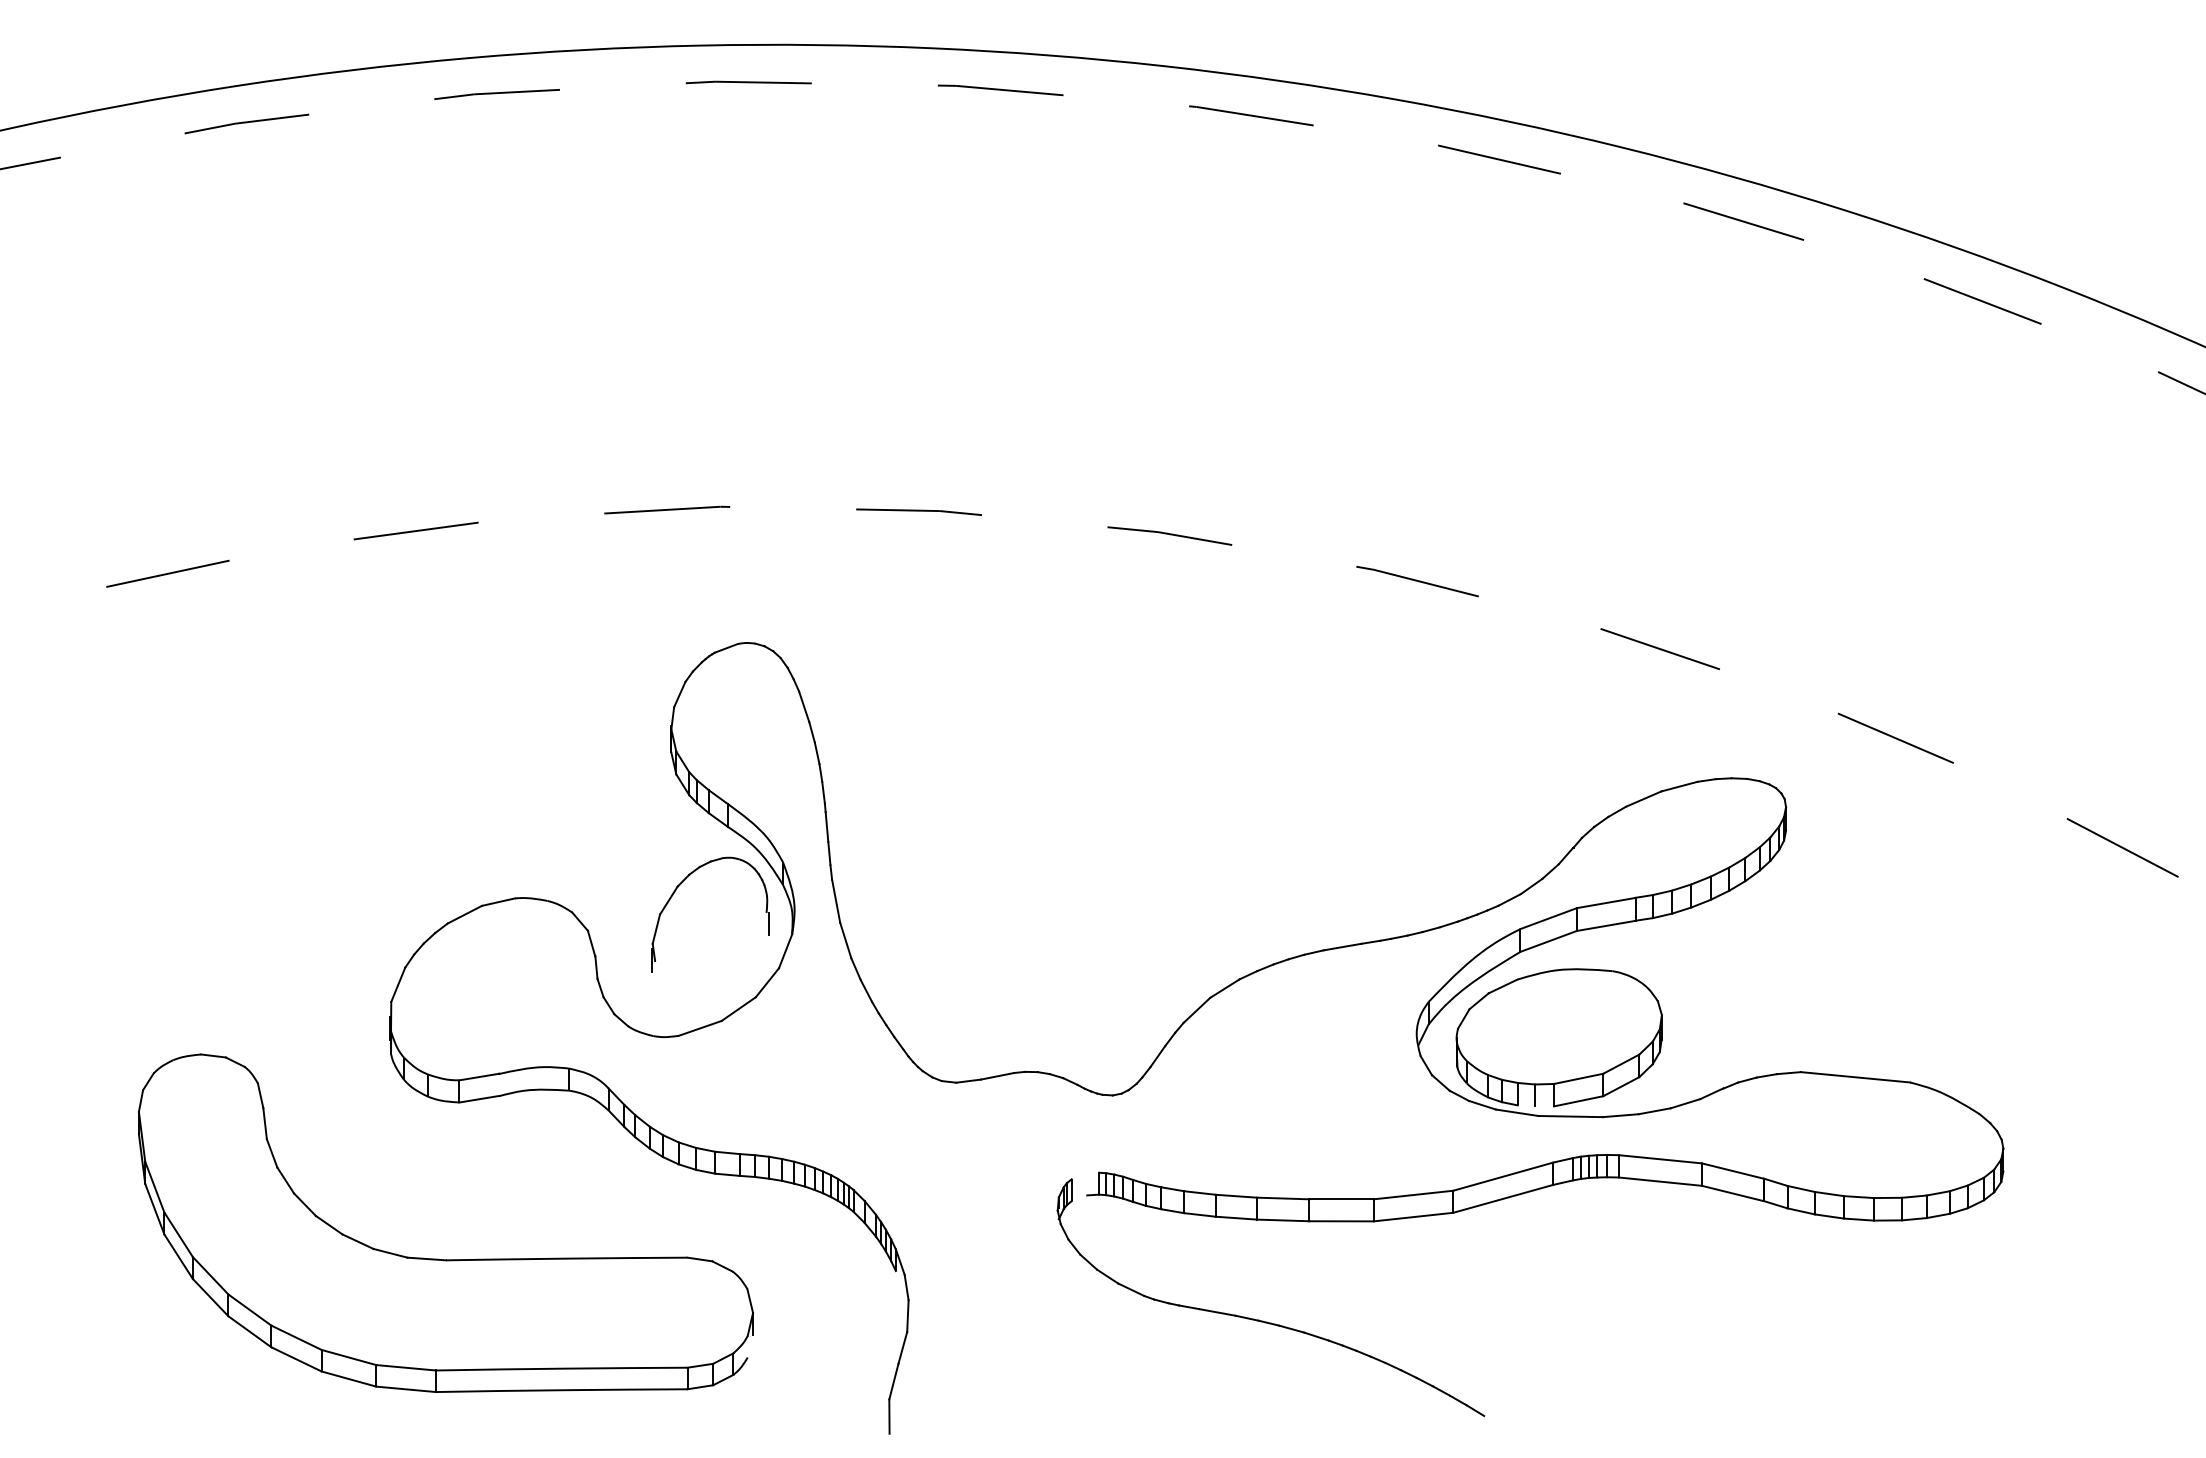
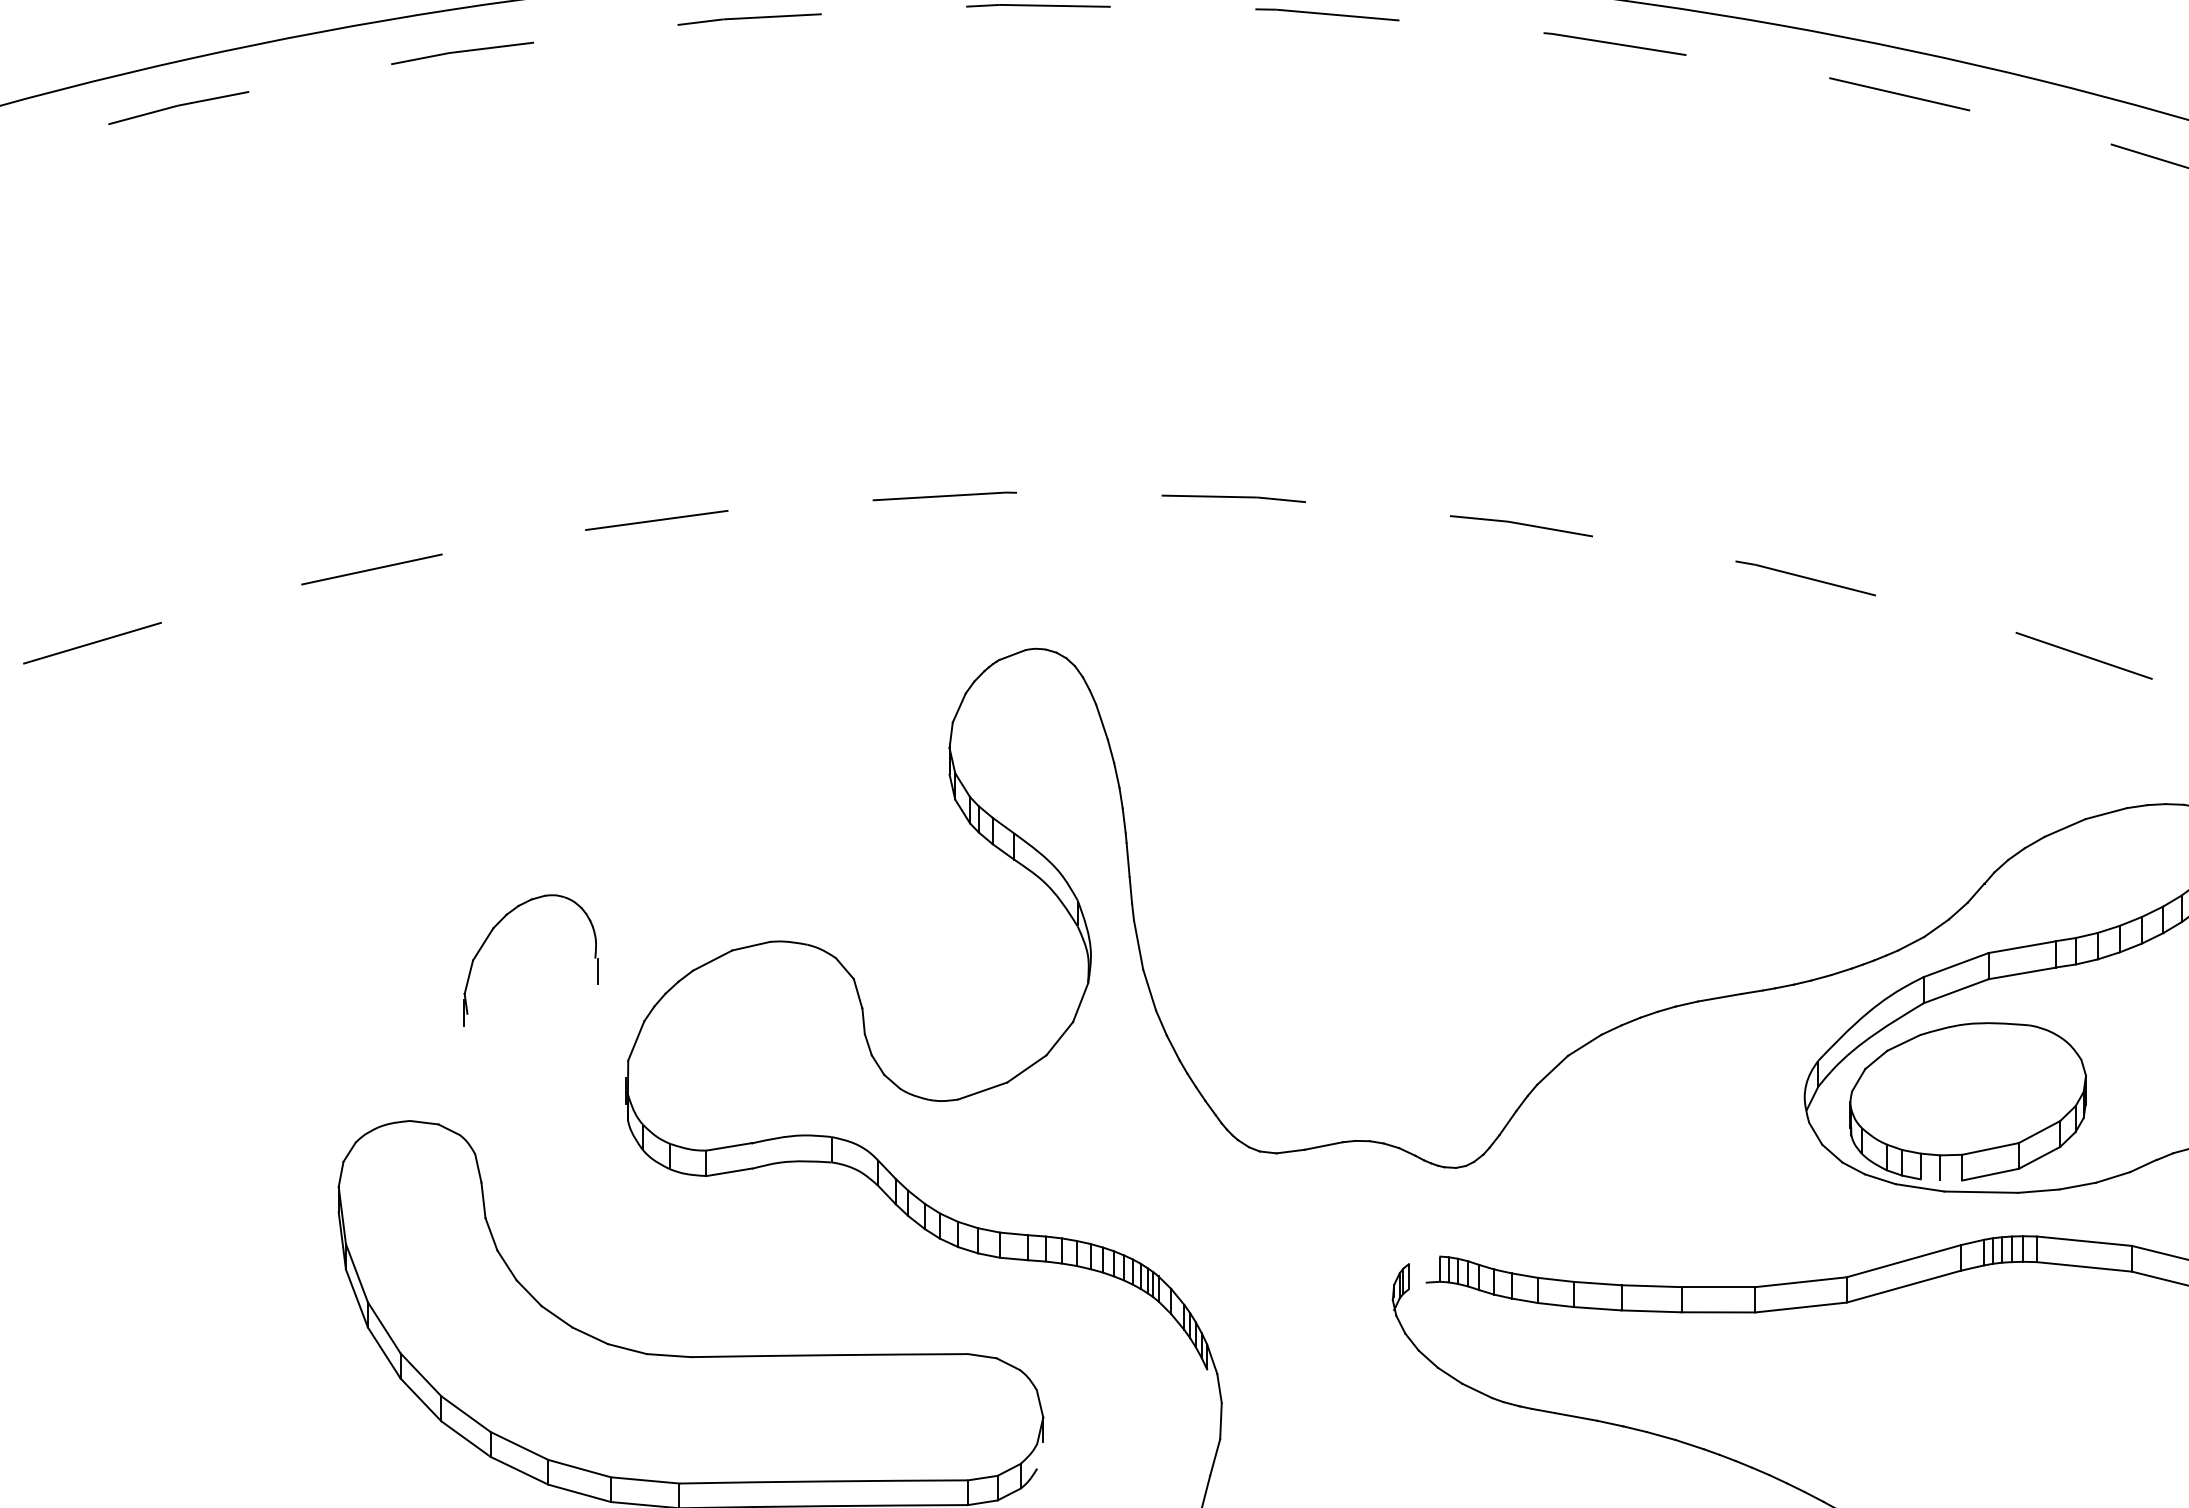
part: (675, 892) -> (490, 935), moved

